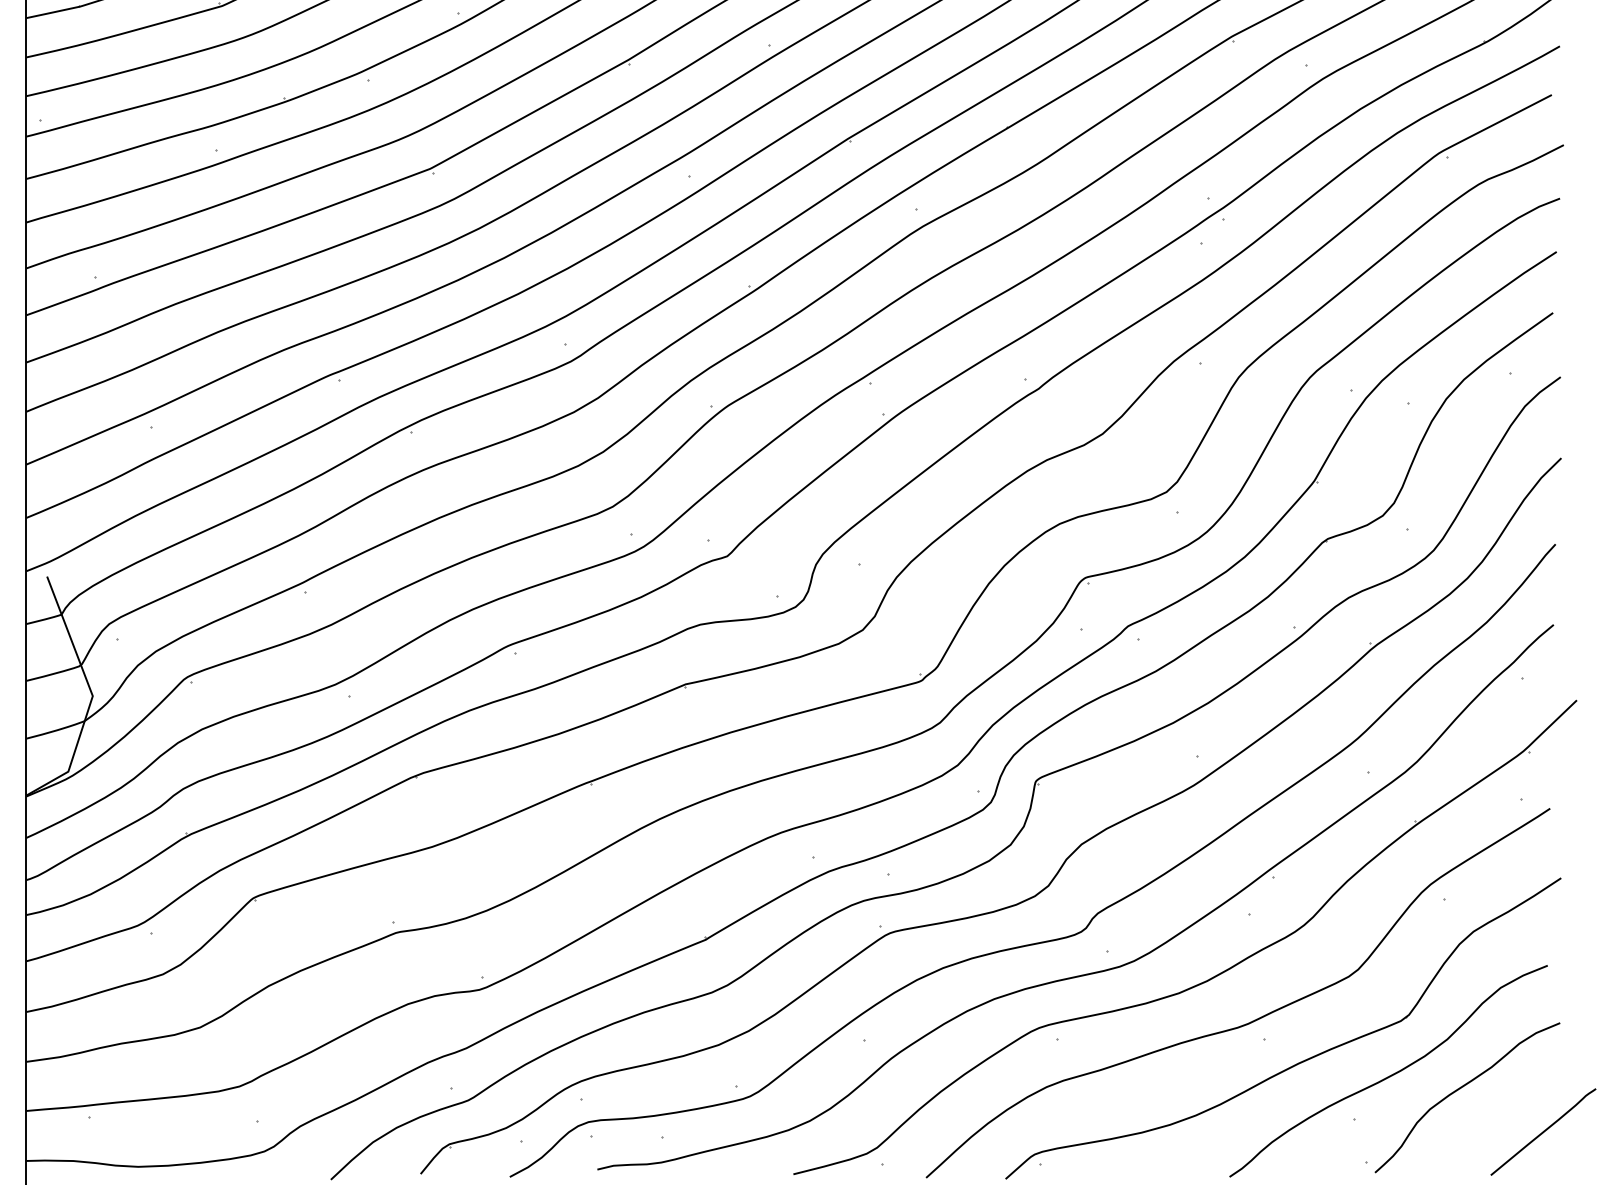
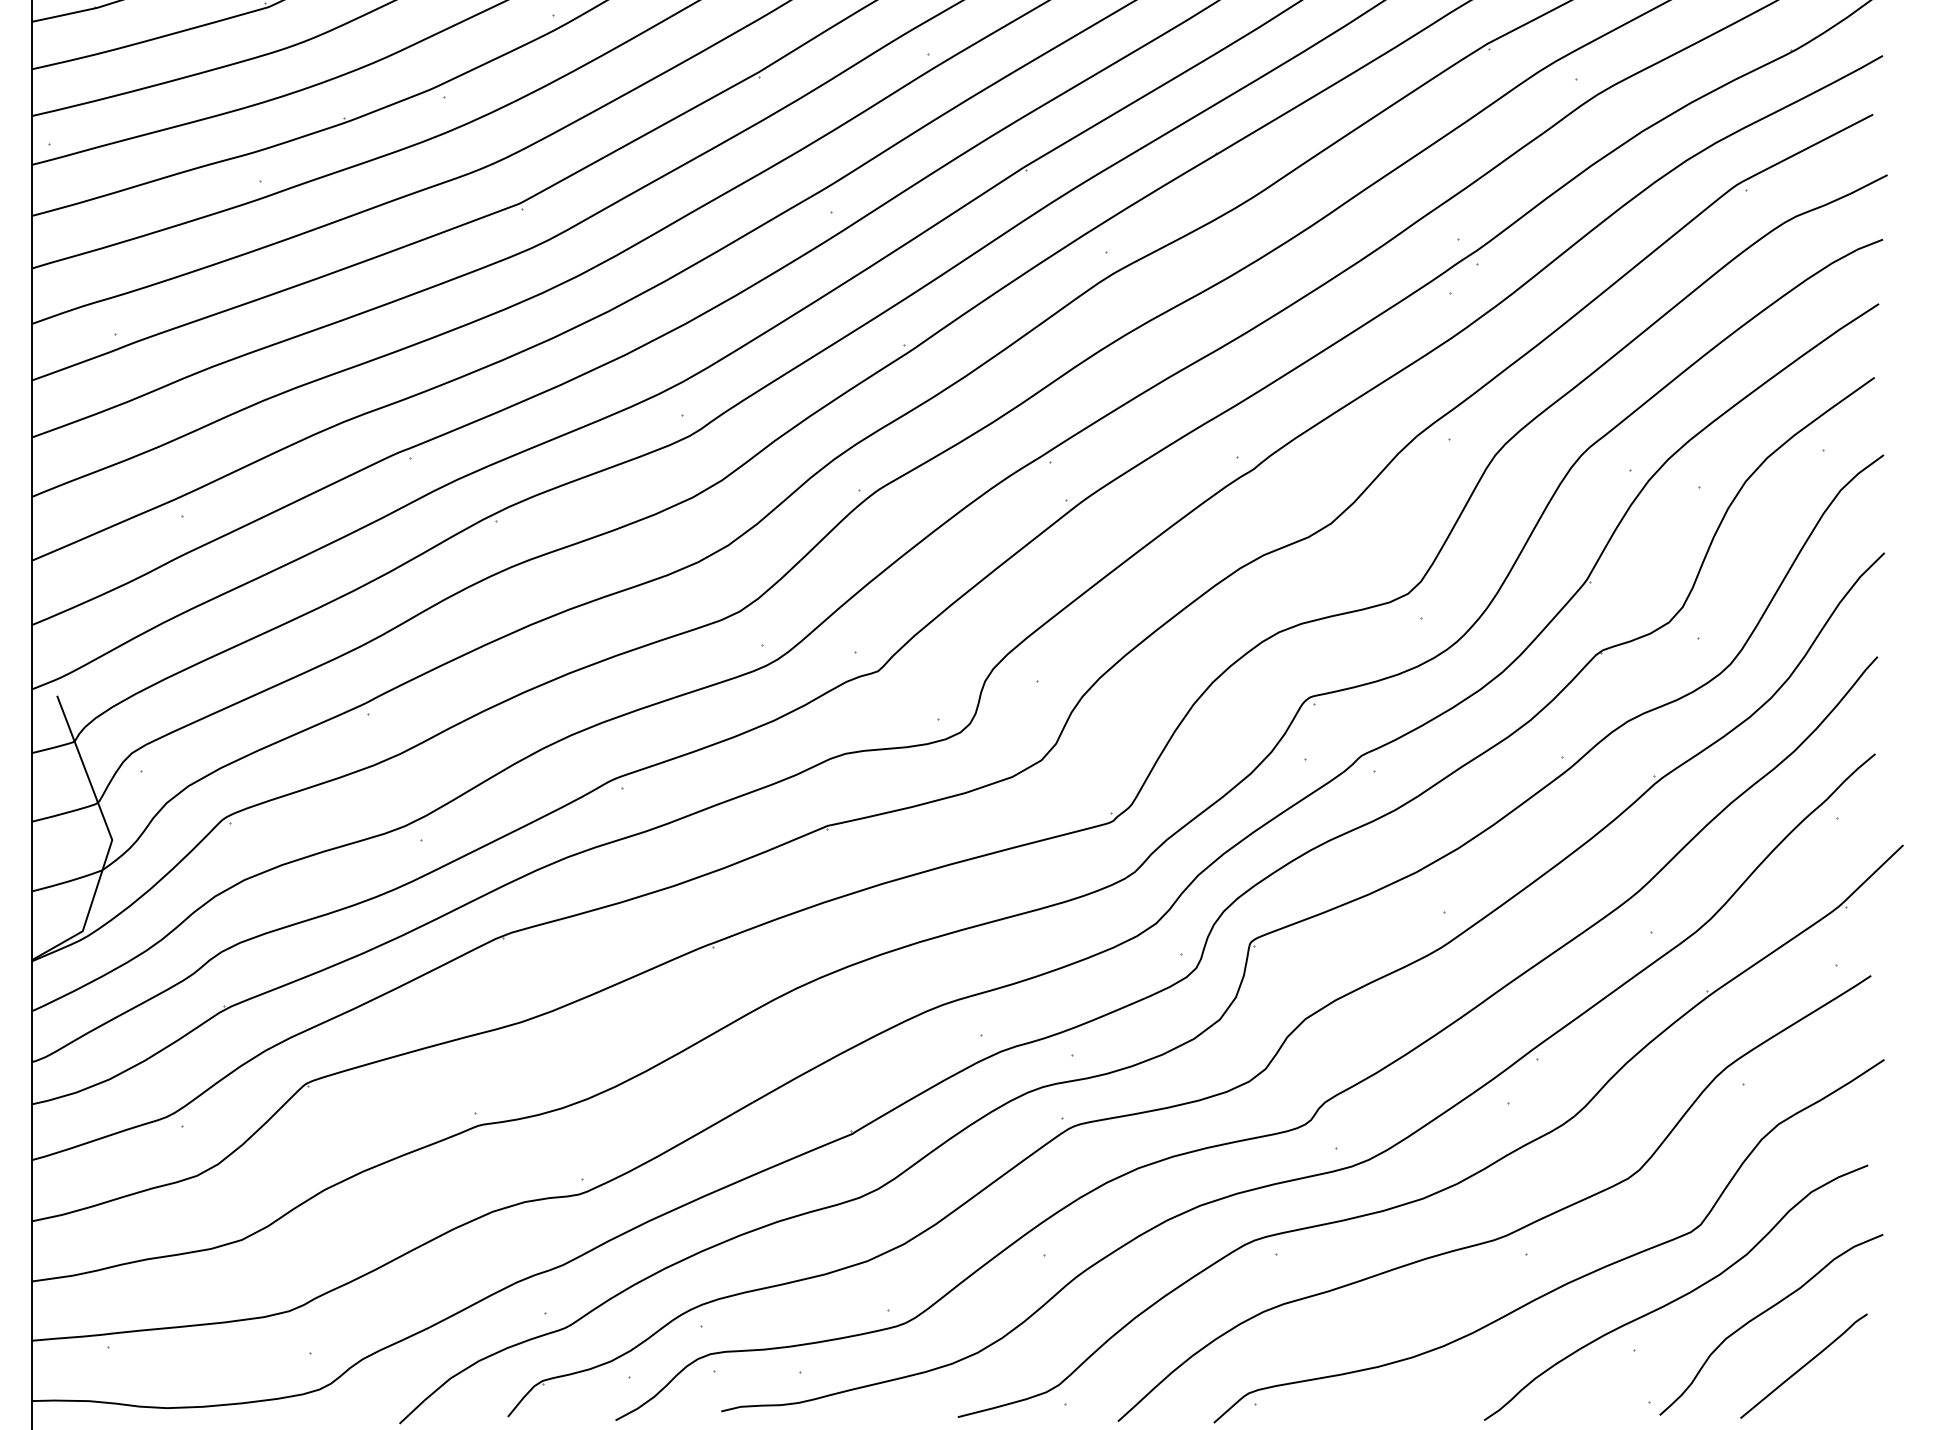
curve: (1543, 1131) -> (1803, 1365), moved

